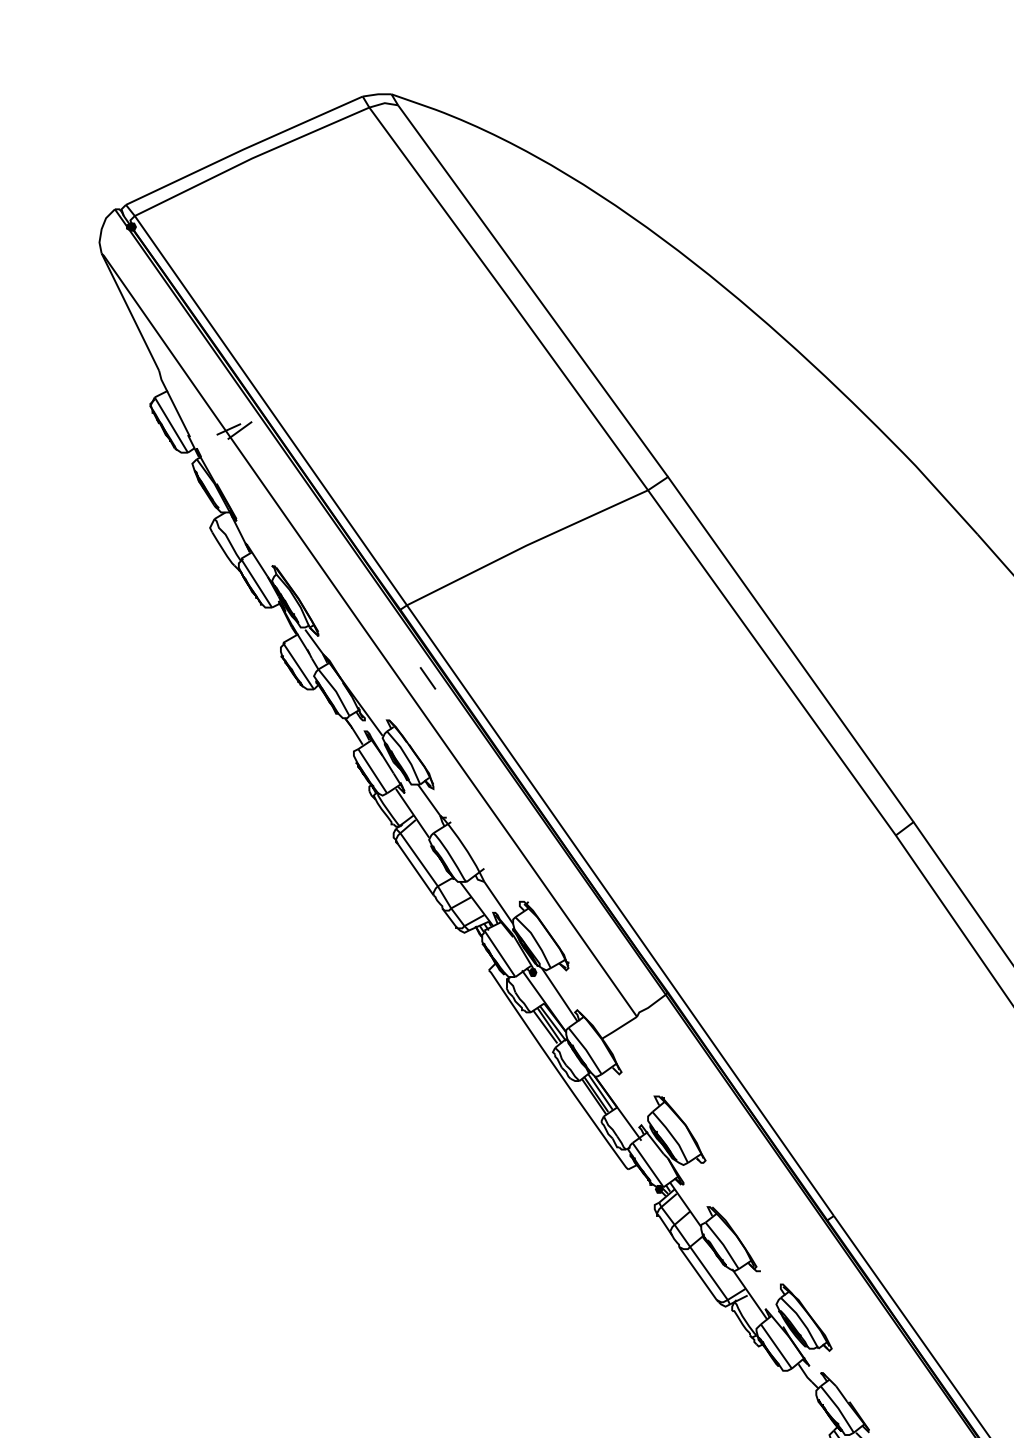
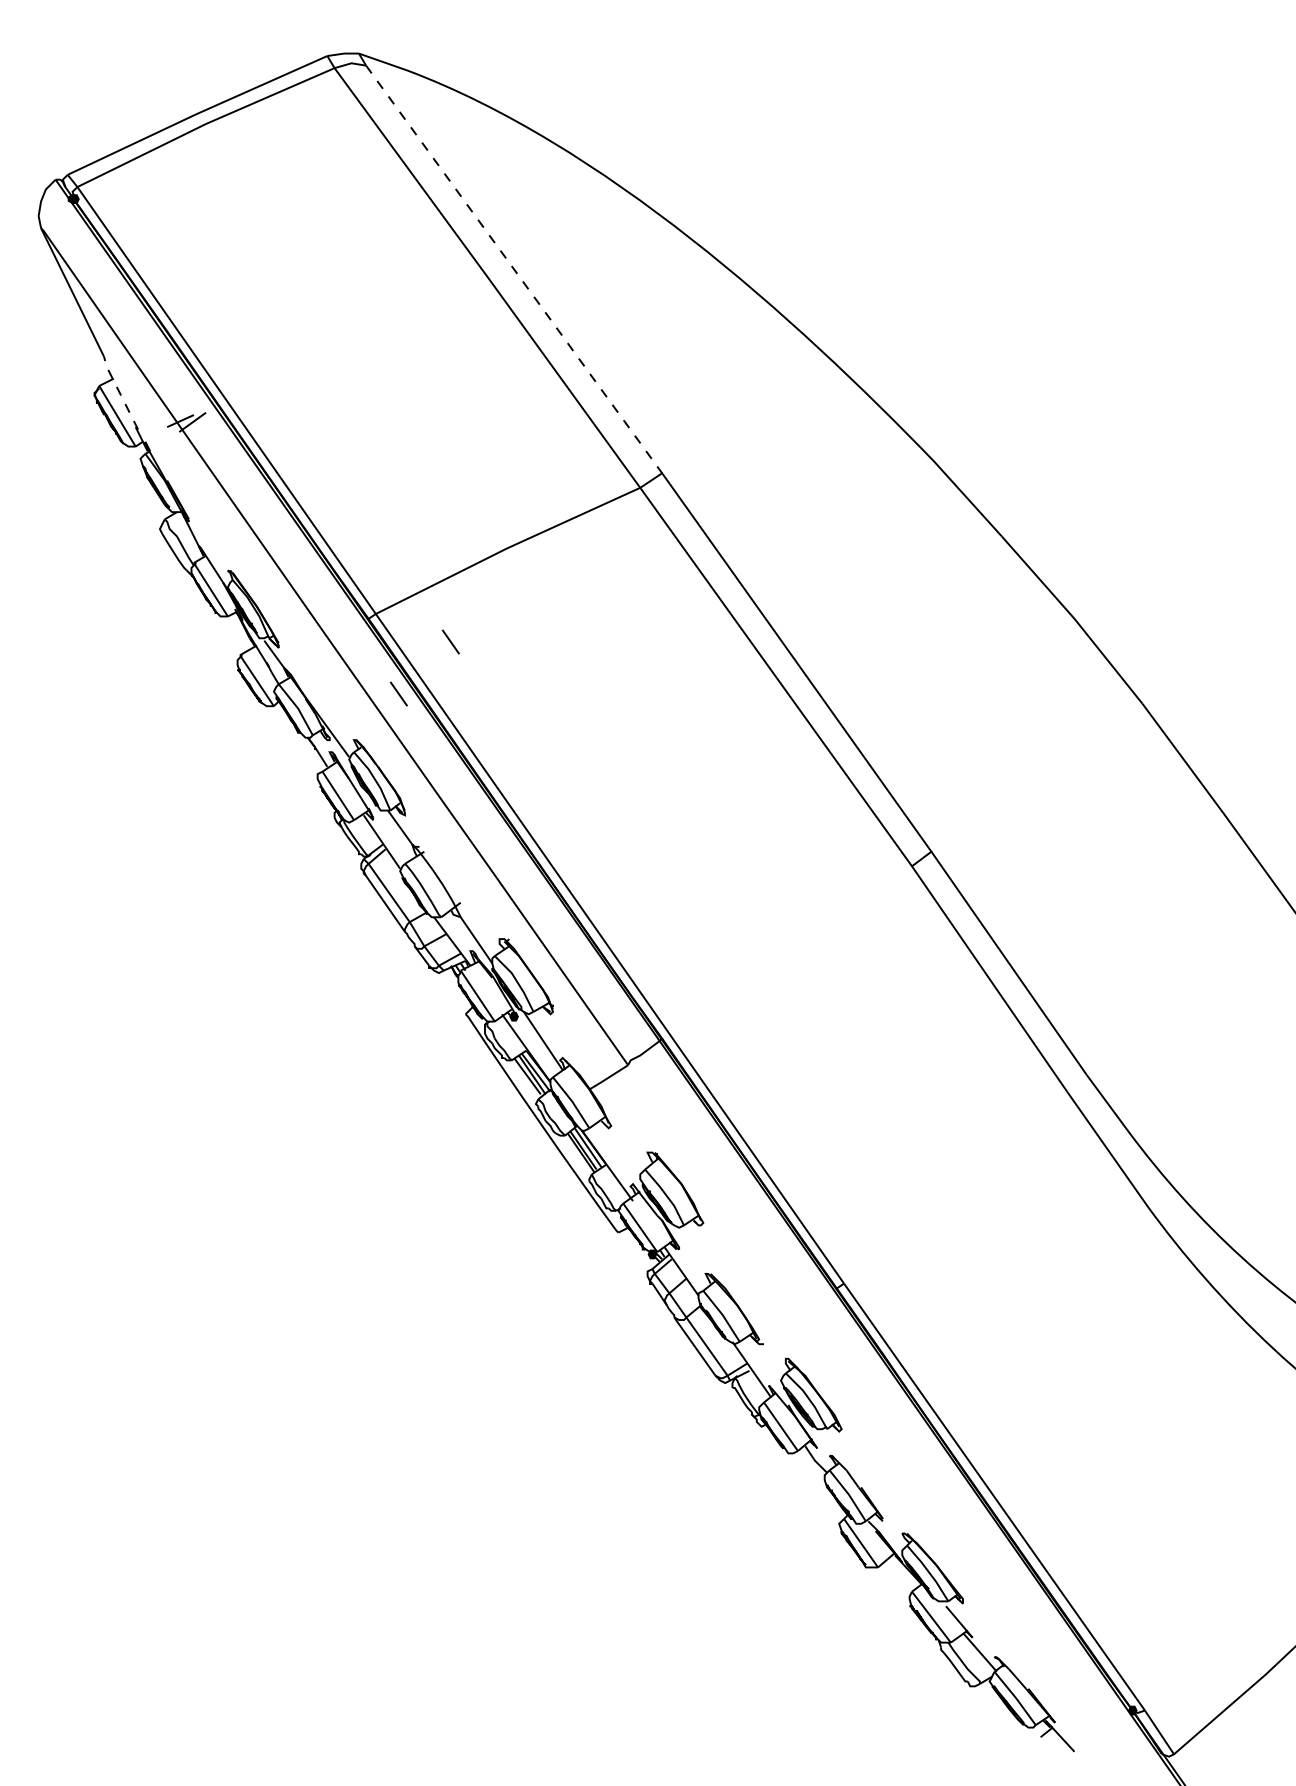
line: (533, 291) -> (514, 269), solid -> dashed
line: (173, 403) -> (119, 392), solid -> dashed
line: (475, 630) -> (450, 641), added

